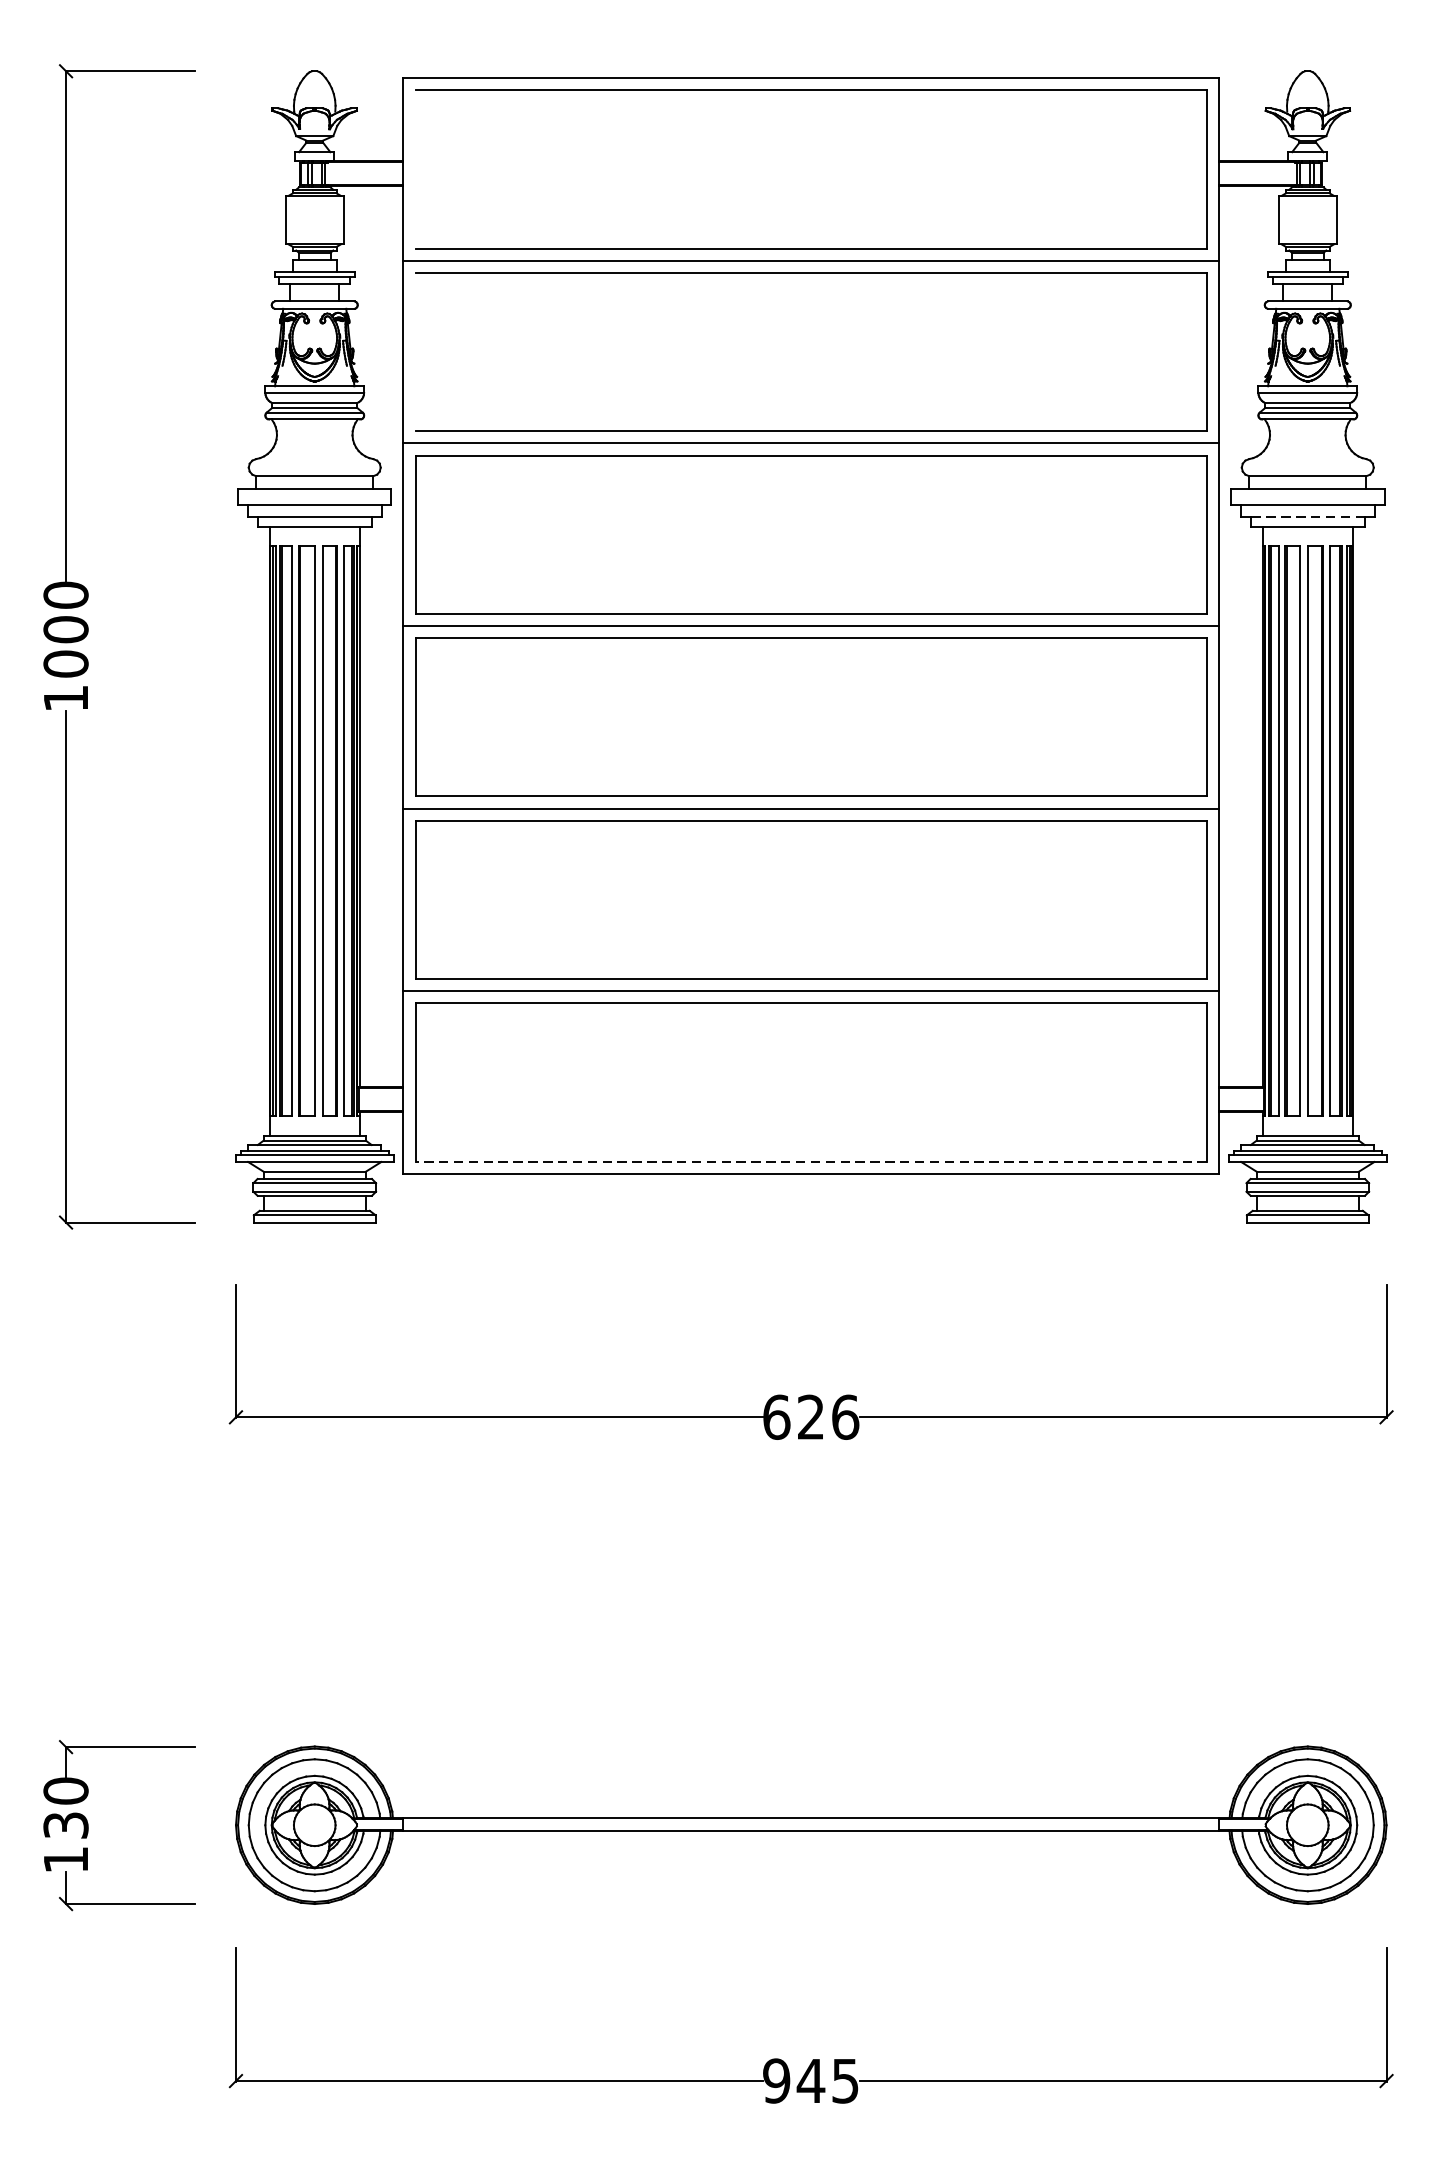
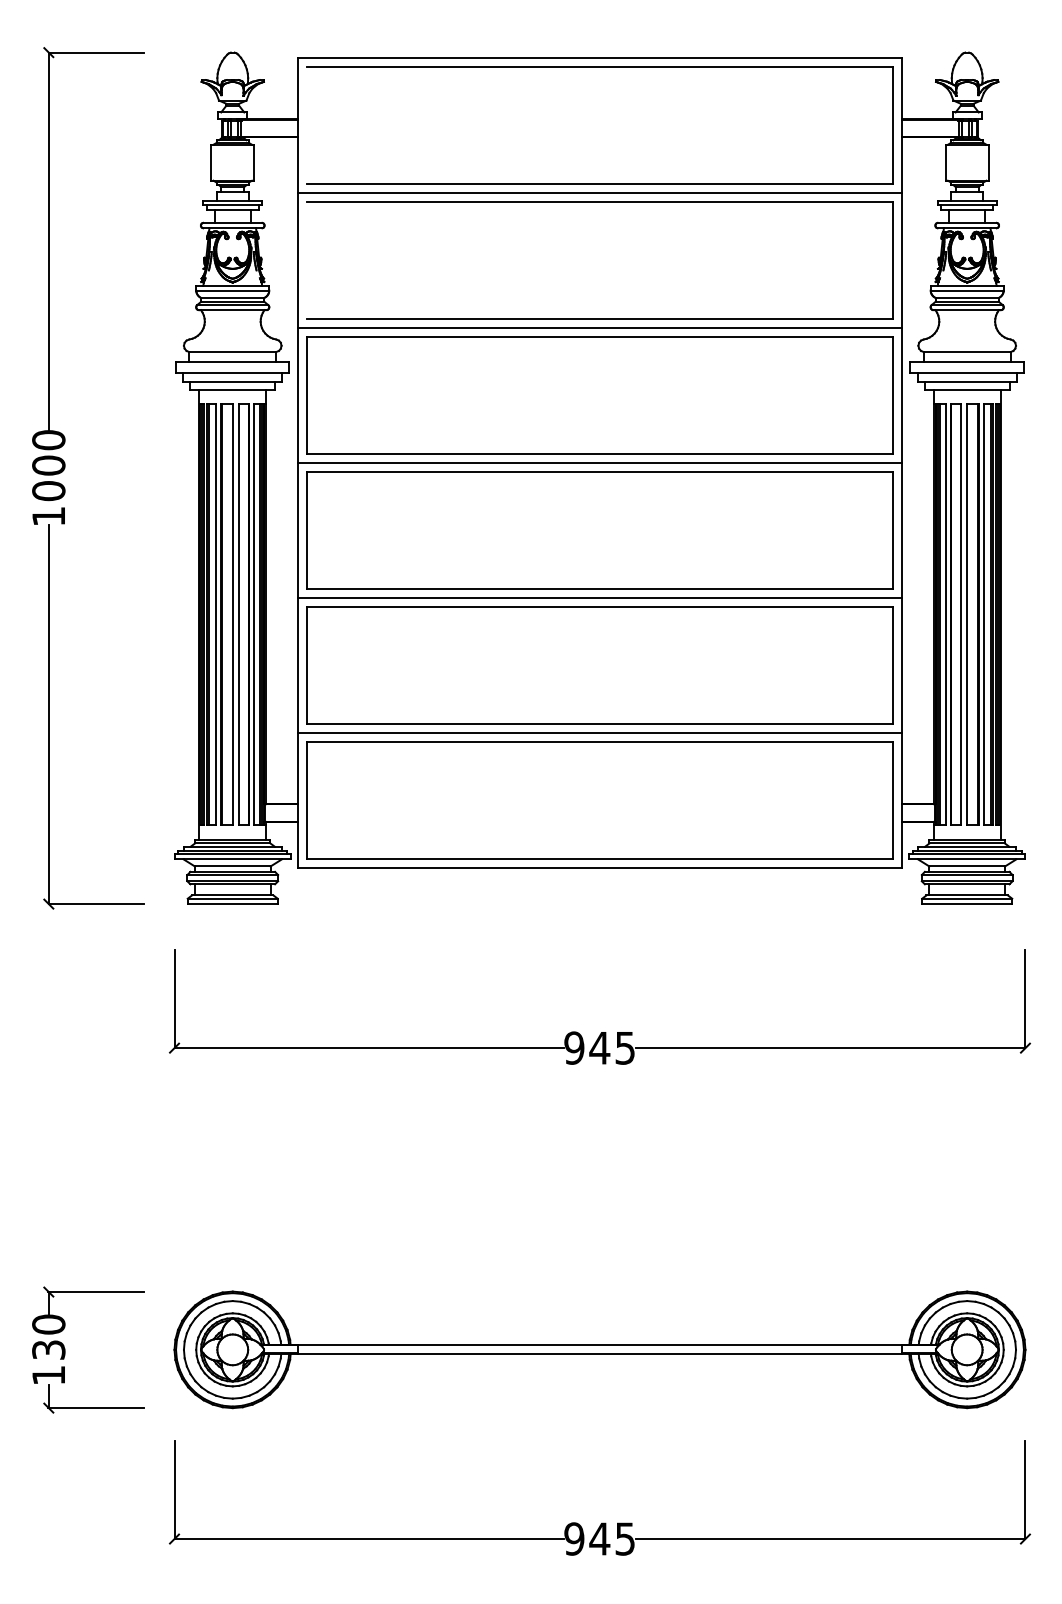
line: (1306, 517) -> (966, 382), dashed -> solid
line: (810, 1162) -> (599, 859), dashed -> solid
text: (810, 1416) -> (599, 1047), 626 -> 945

